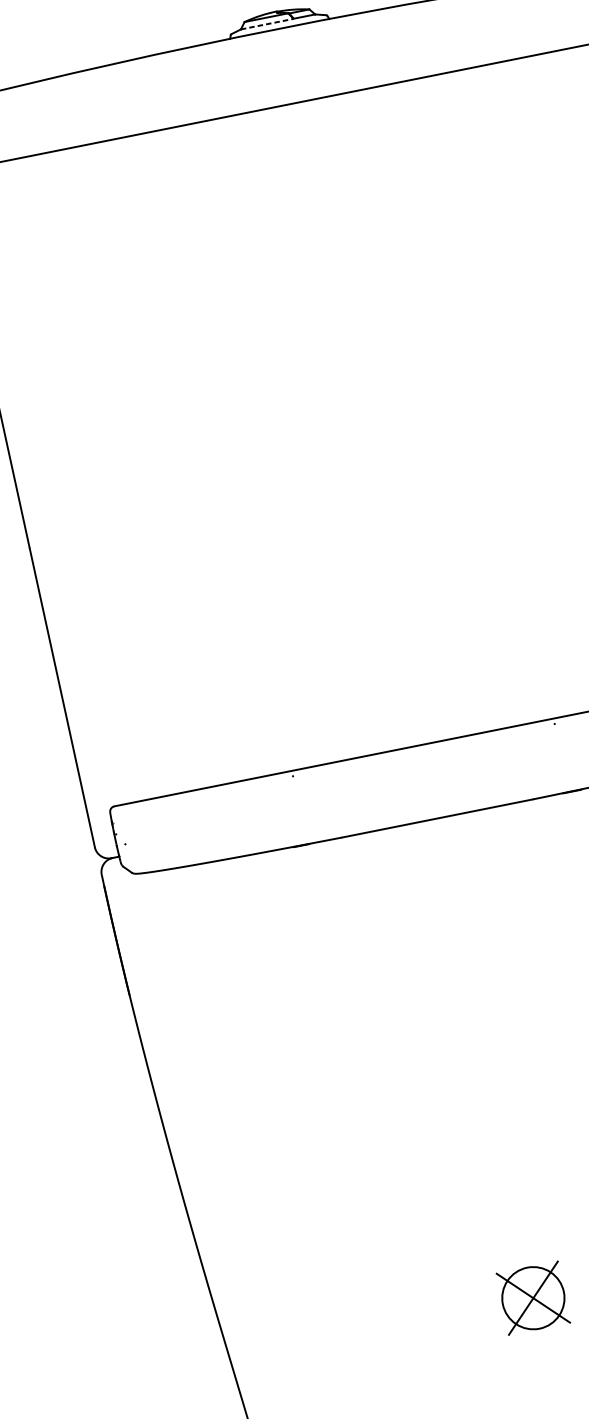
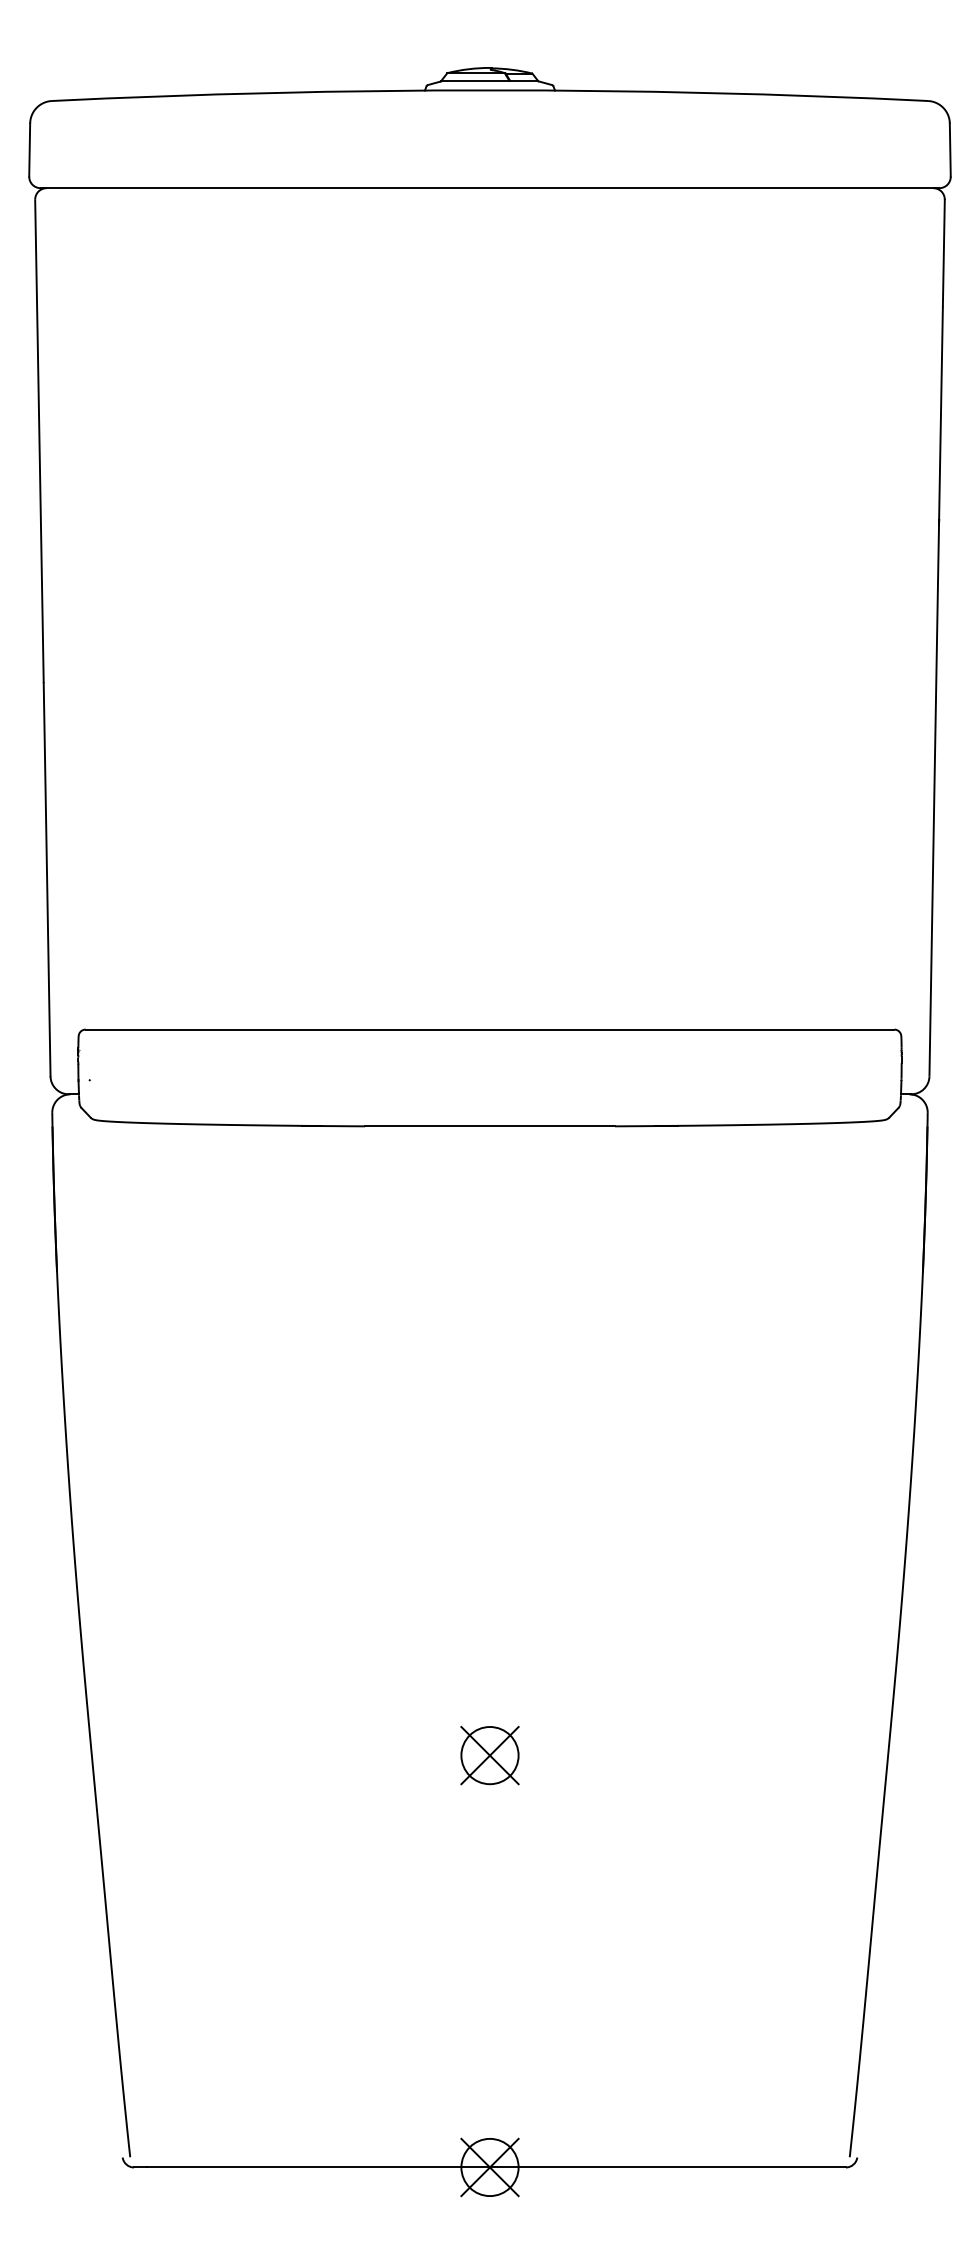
line: (267, 24) -> (475, 81), dashed -> solid
part: (532, 1298) -> (489, 1755), size x0.71

